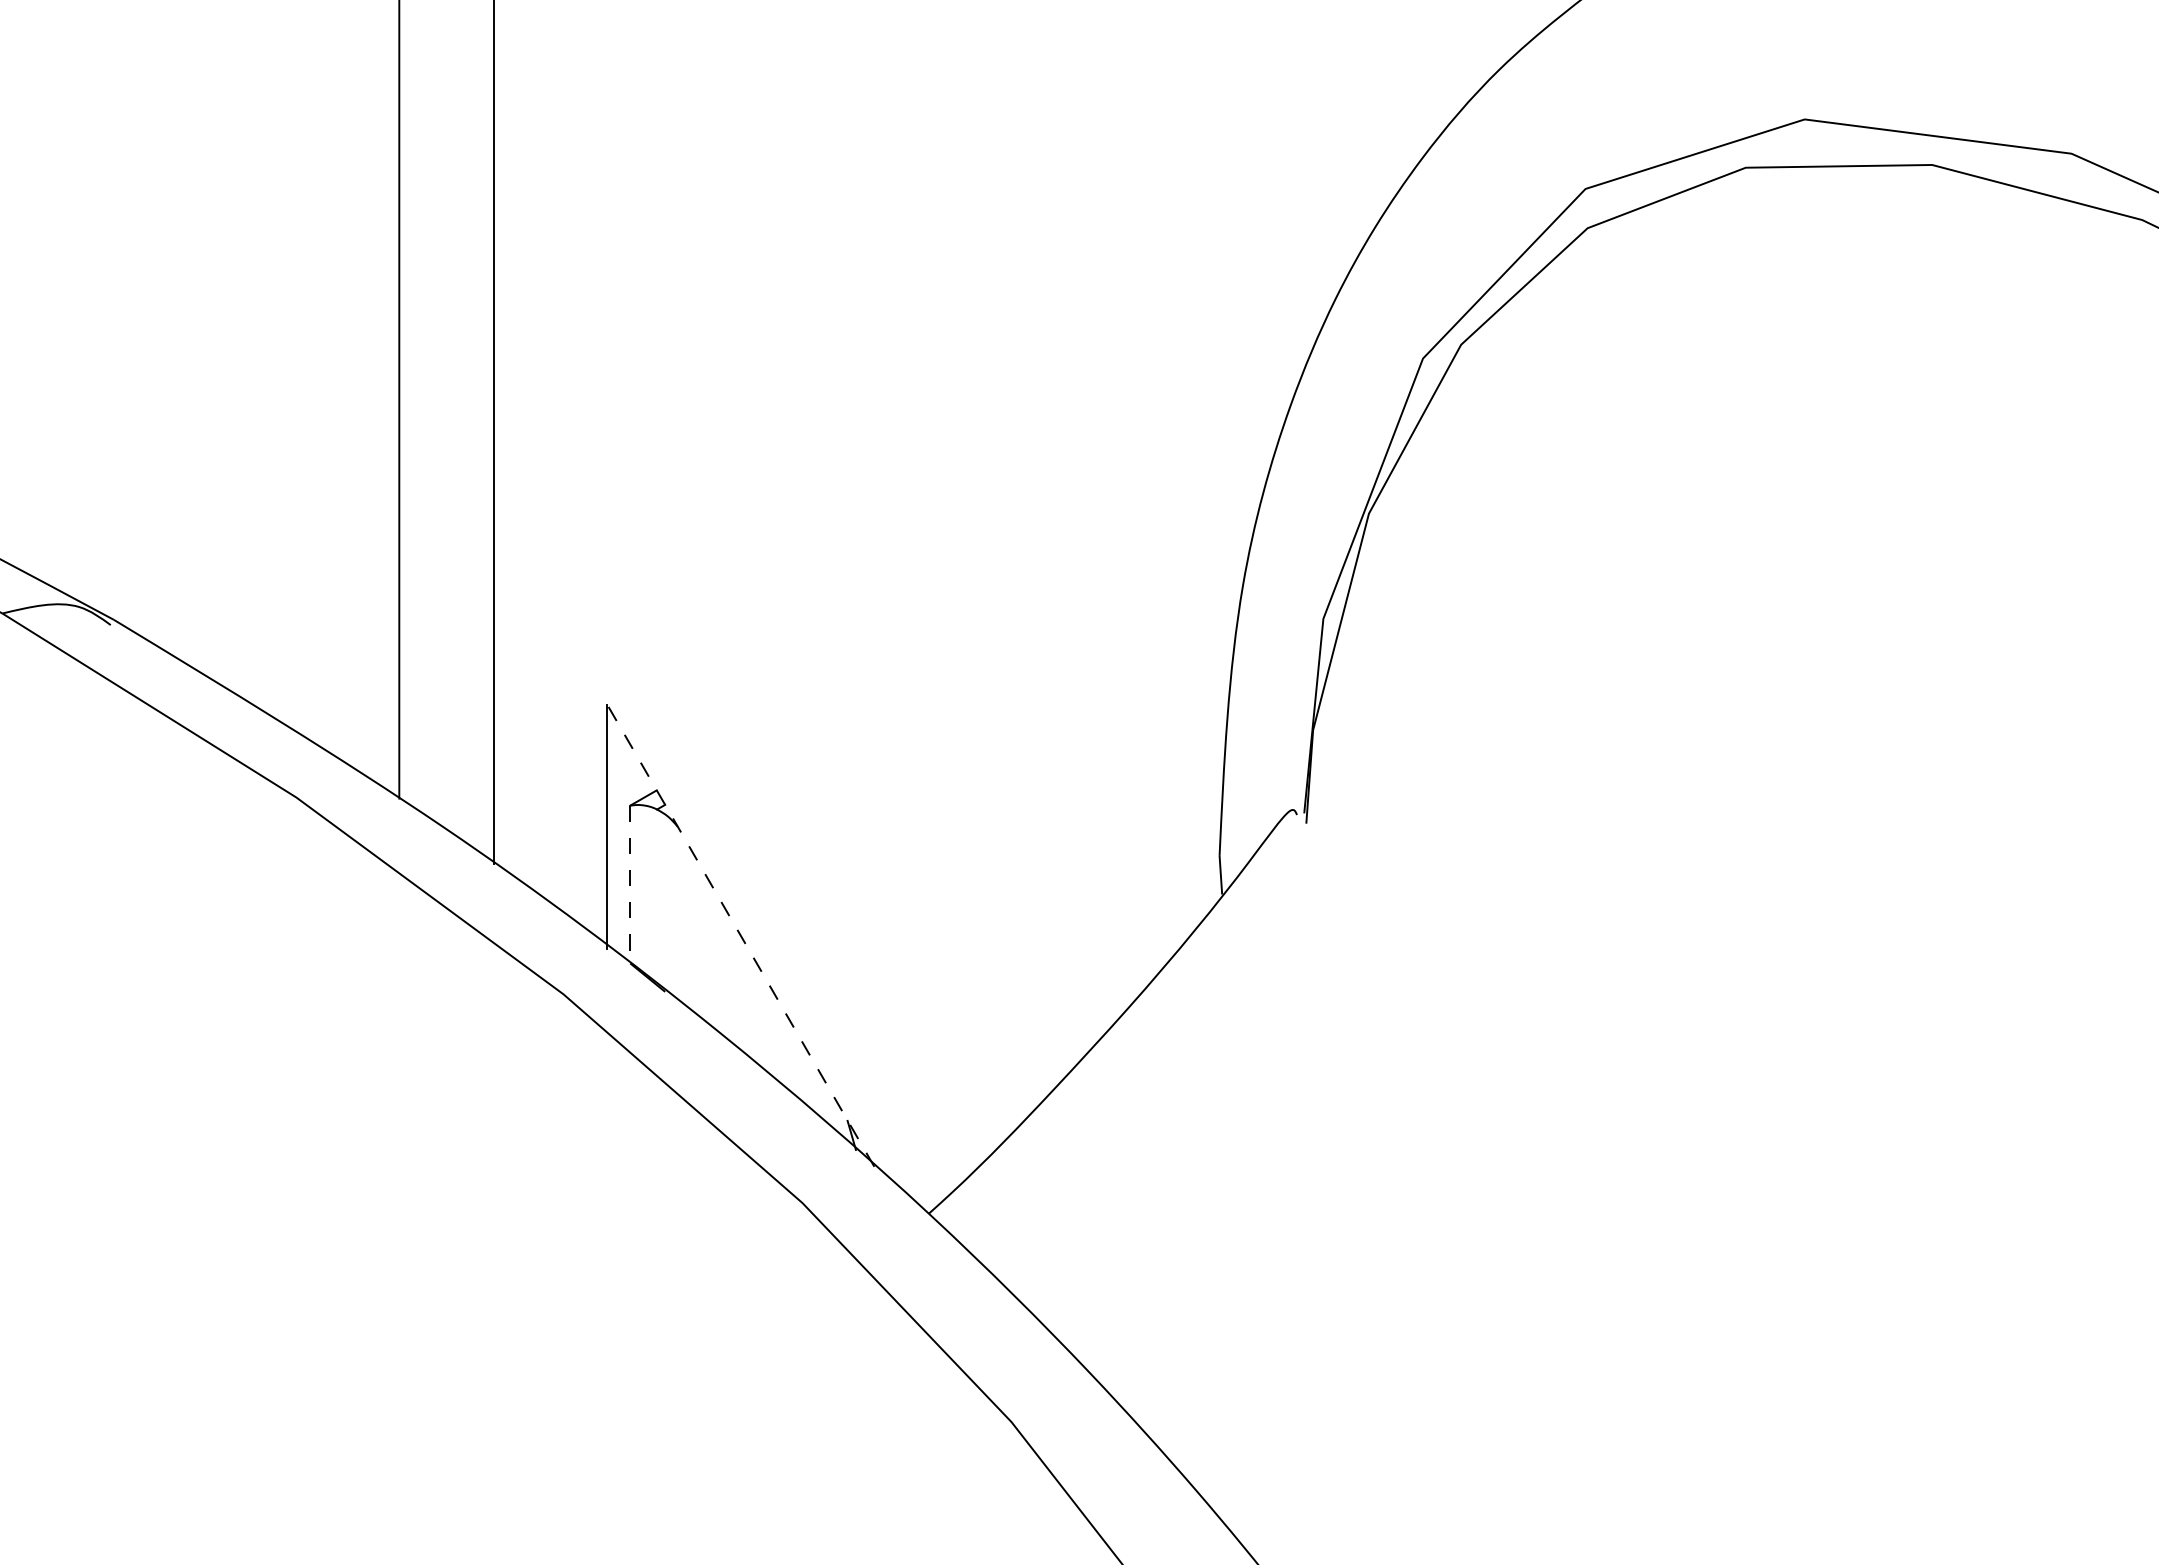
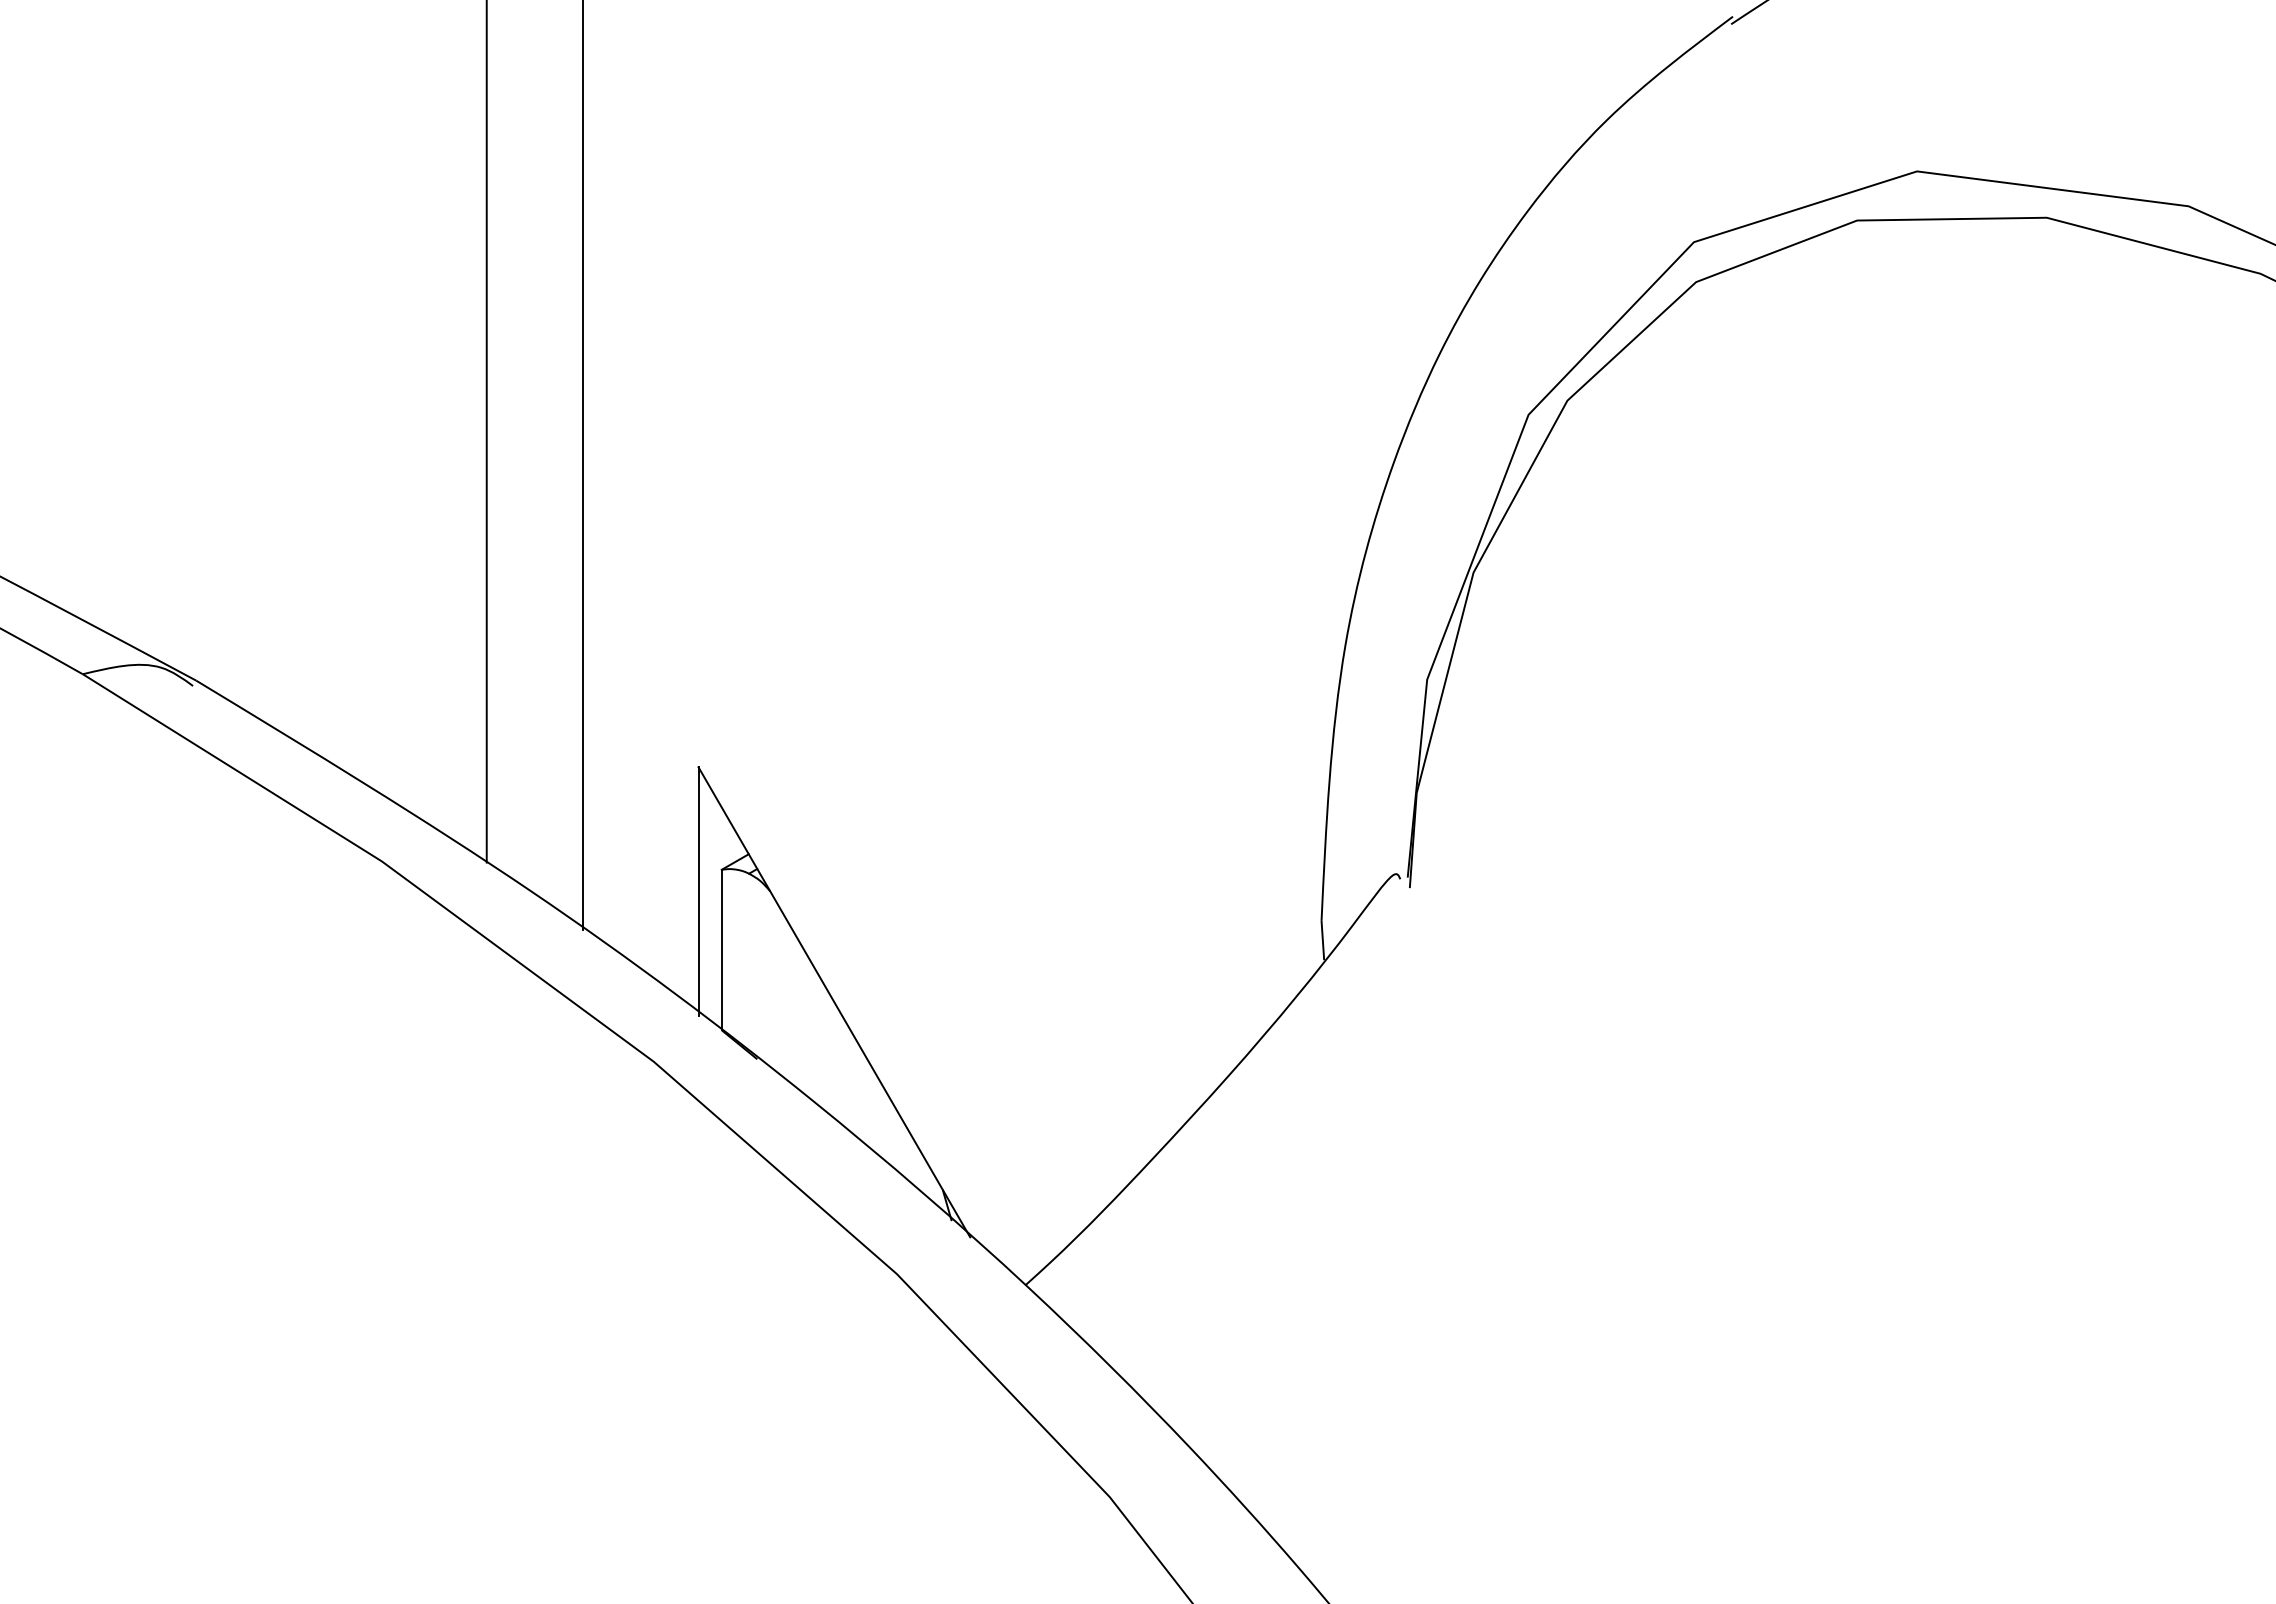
line: (629, 884) -> (721, 950), dashed -> solid
line: (741, 935) -> (834, 1001), dashed -> solid

